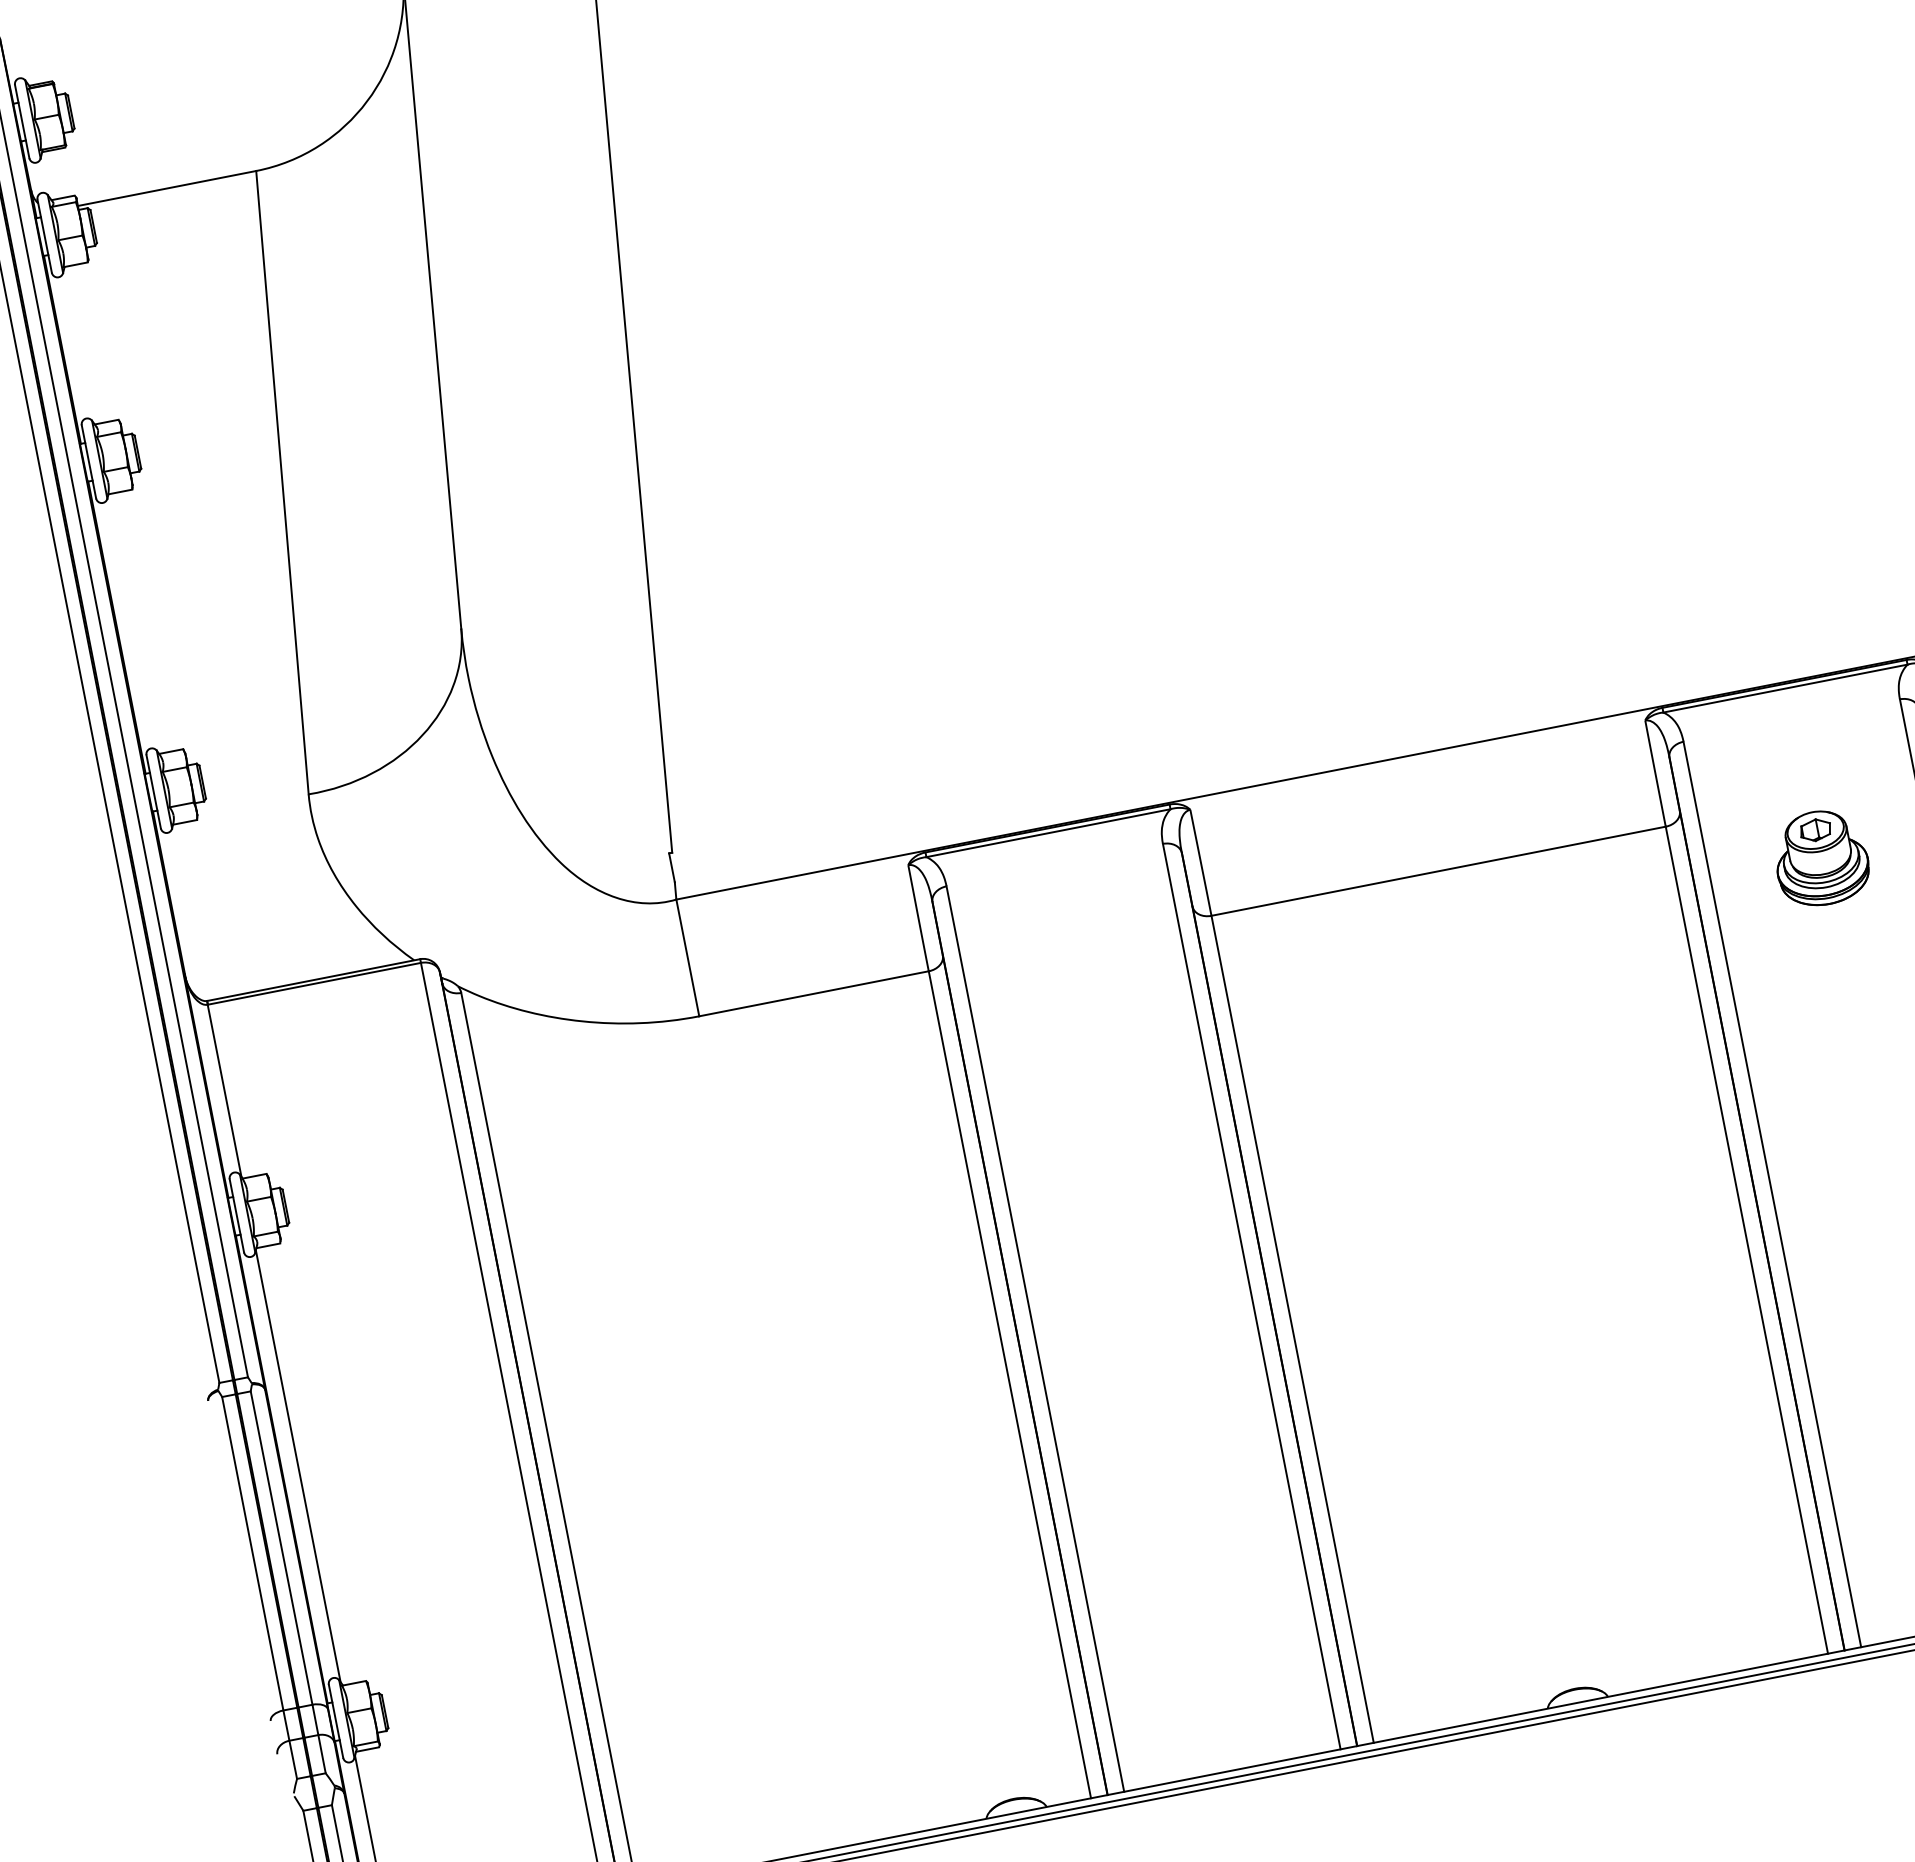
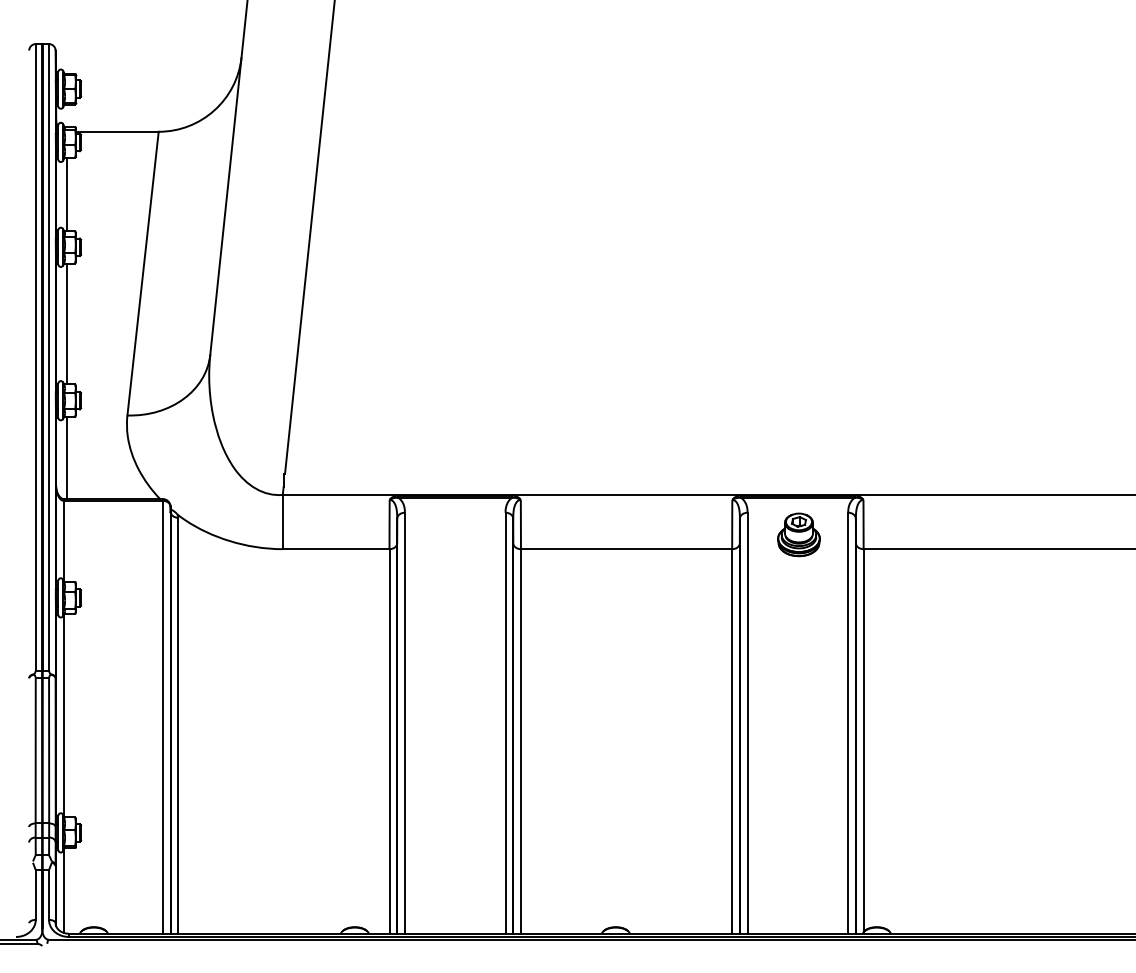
line: (86, 344) -> (67, 194), added
line: (140, 621) -> (67, 323), added
part: (1819, 857) -> (798, 534), moved
line: (197, 912) -> (67, 458), added

